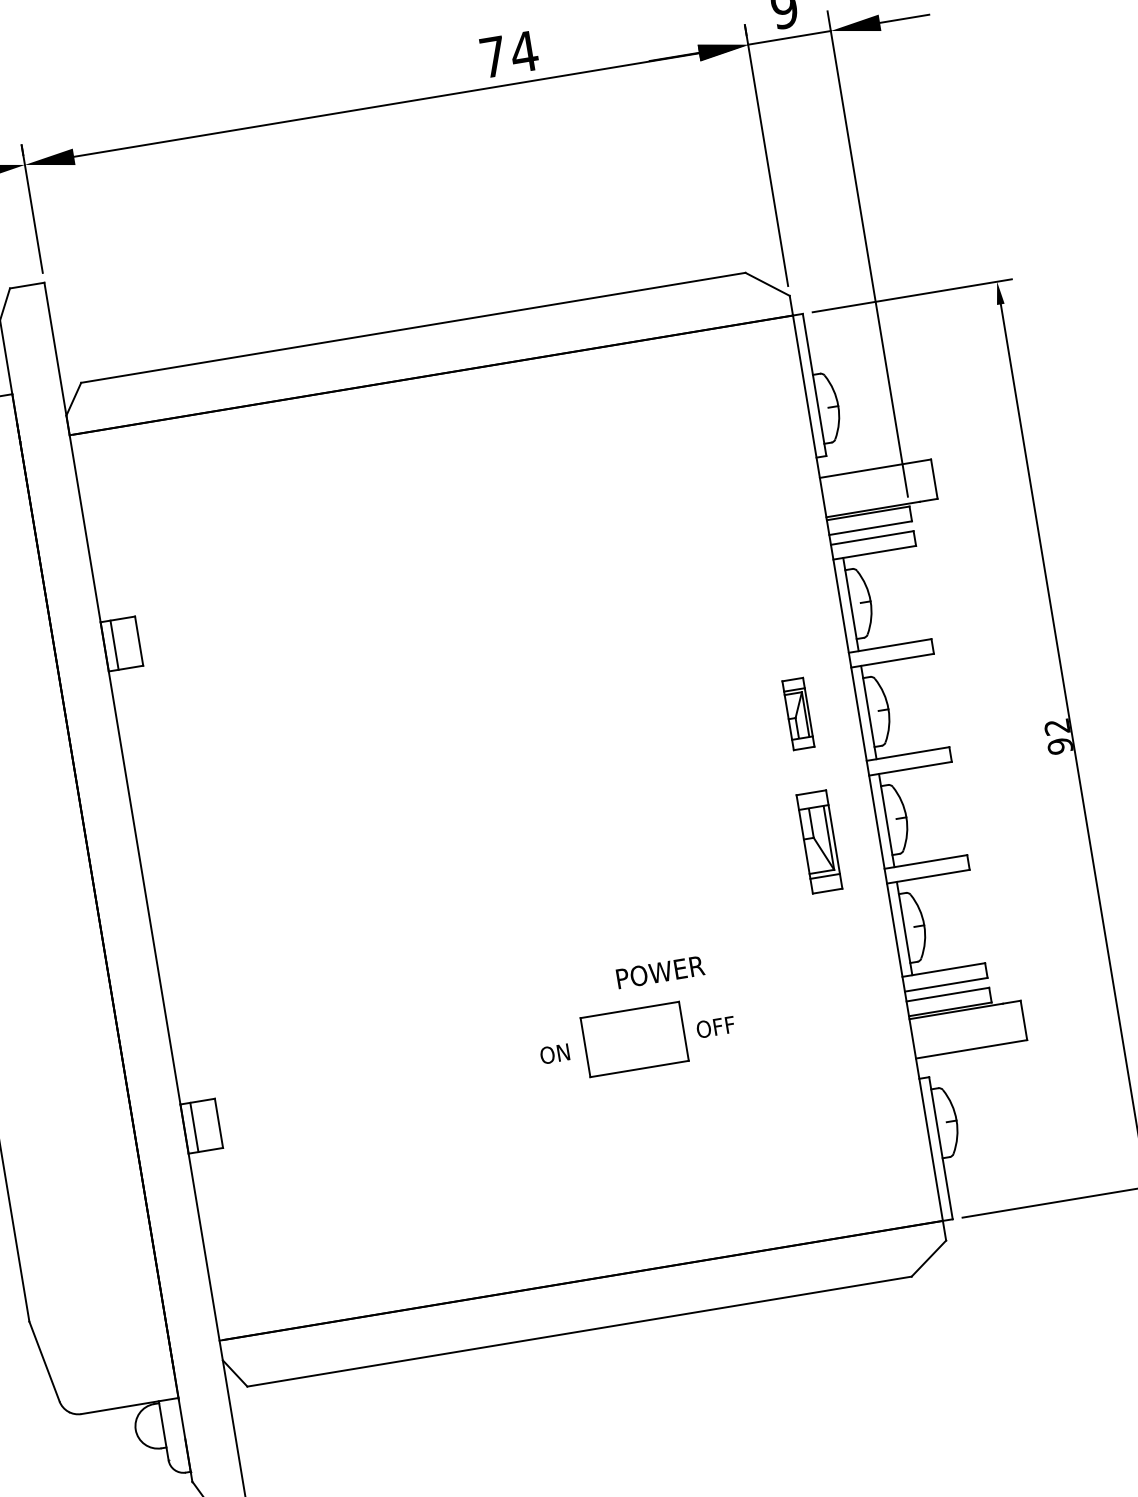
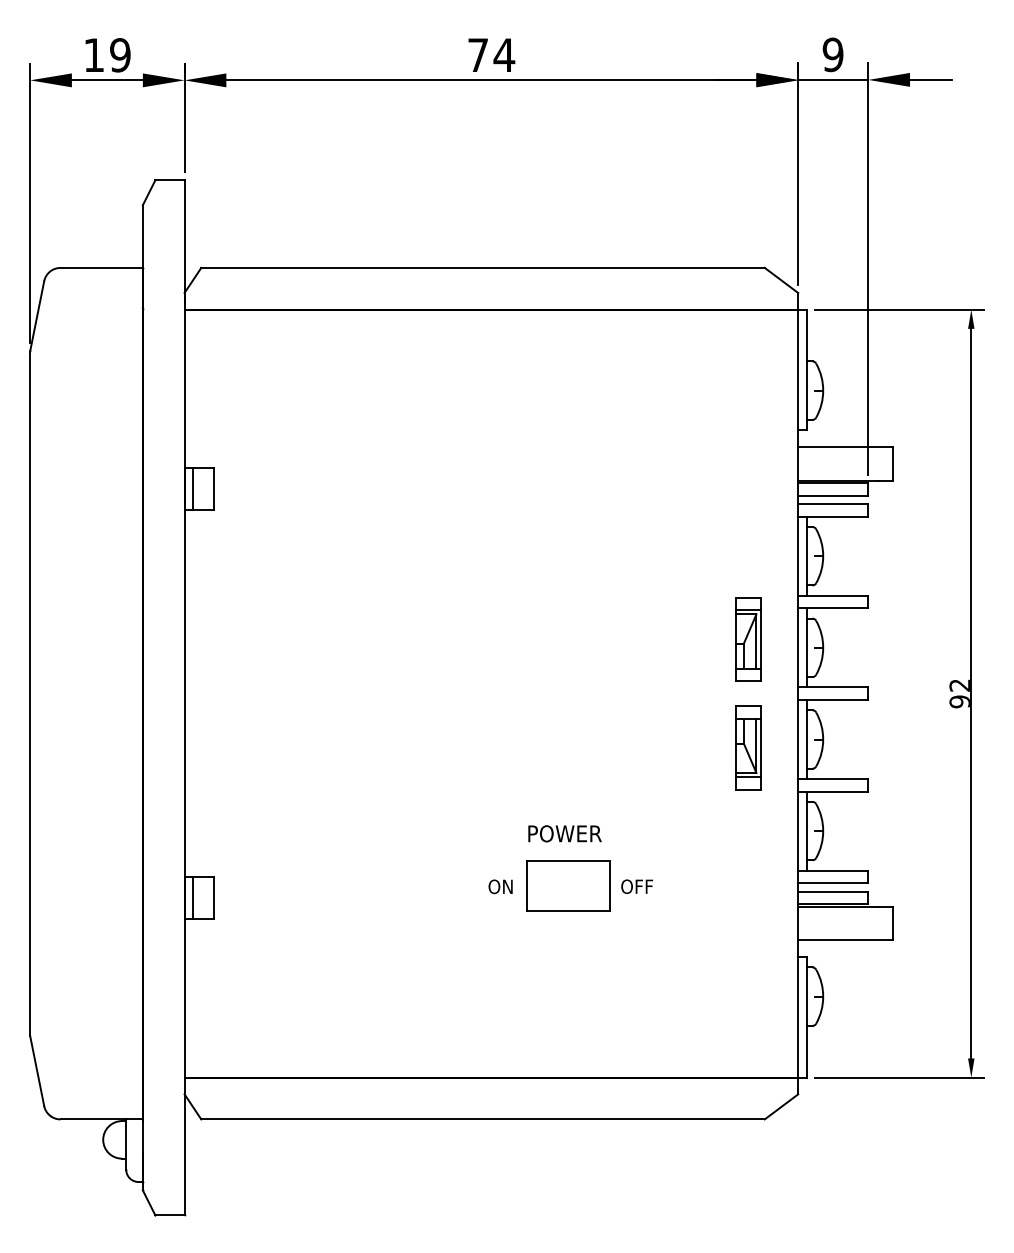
text: (508, 53) -> (491, 54), moved
part: (798, 714) -> (748, 639), size x1.43
text: (659, 972) -> (564, 833), moved

